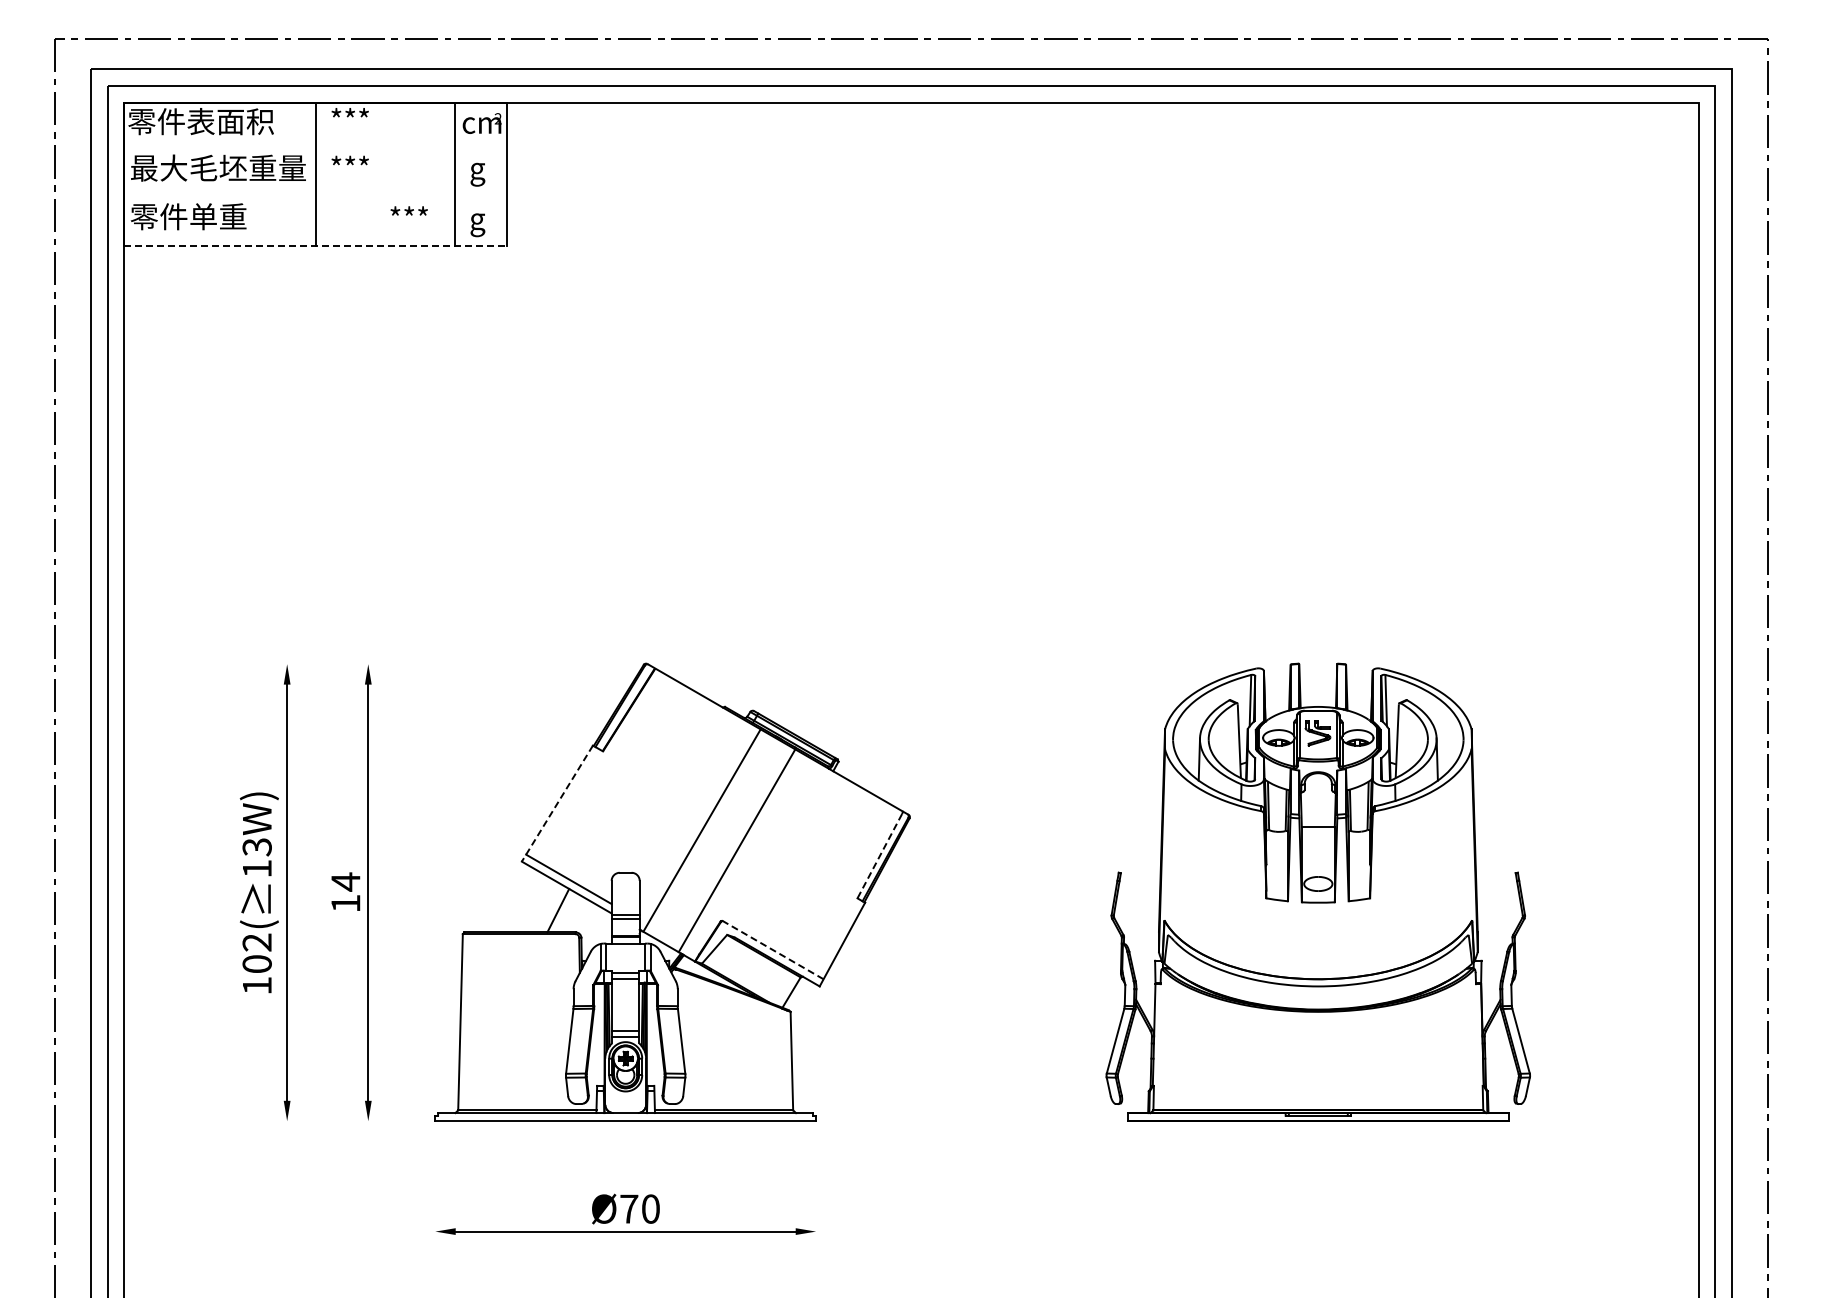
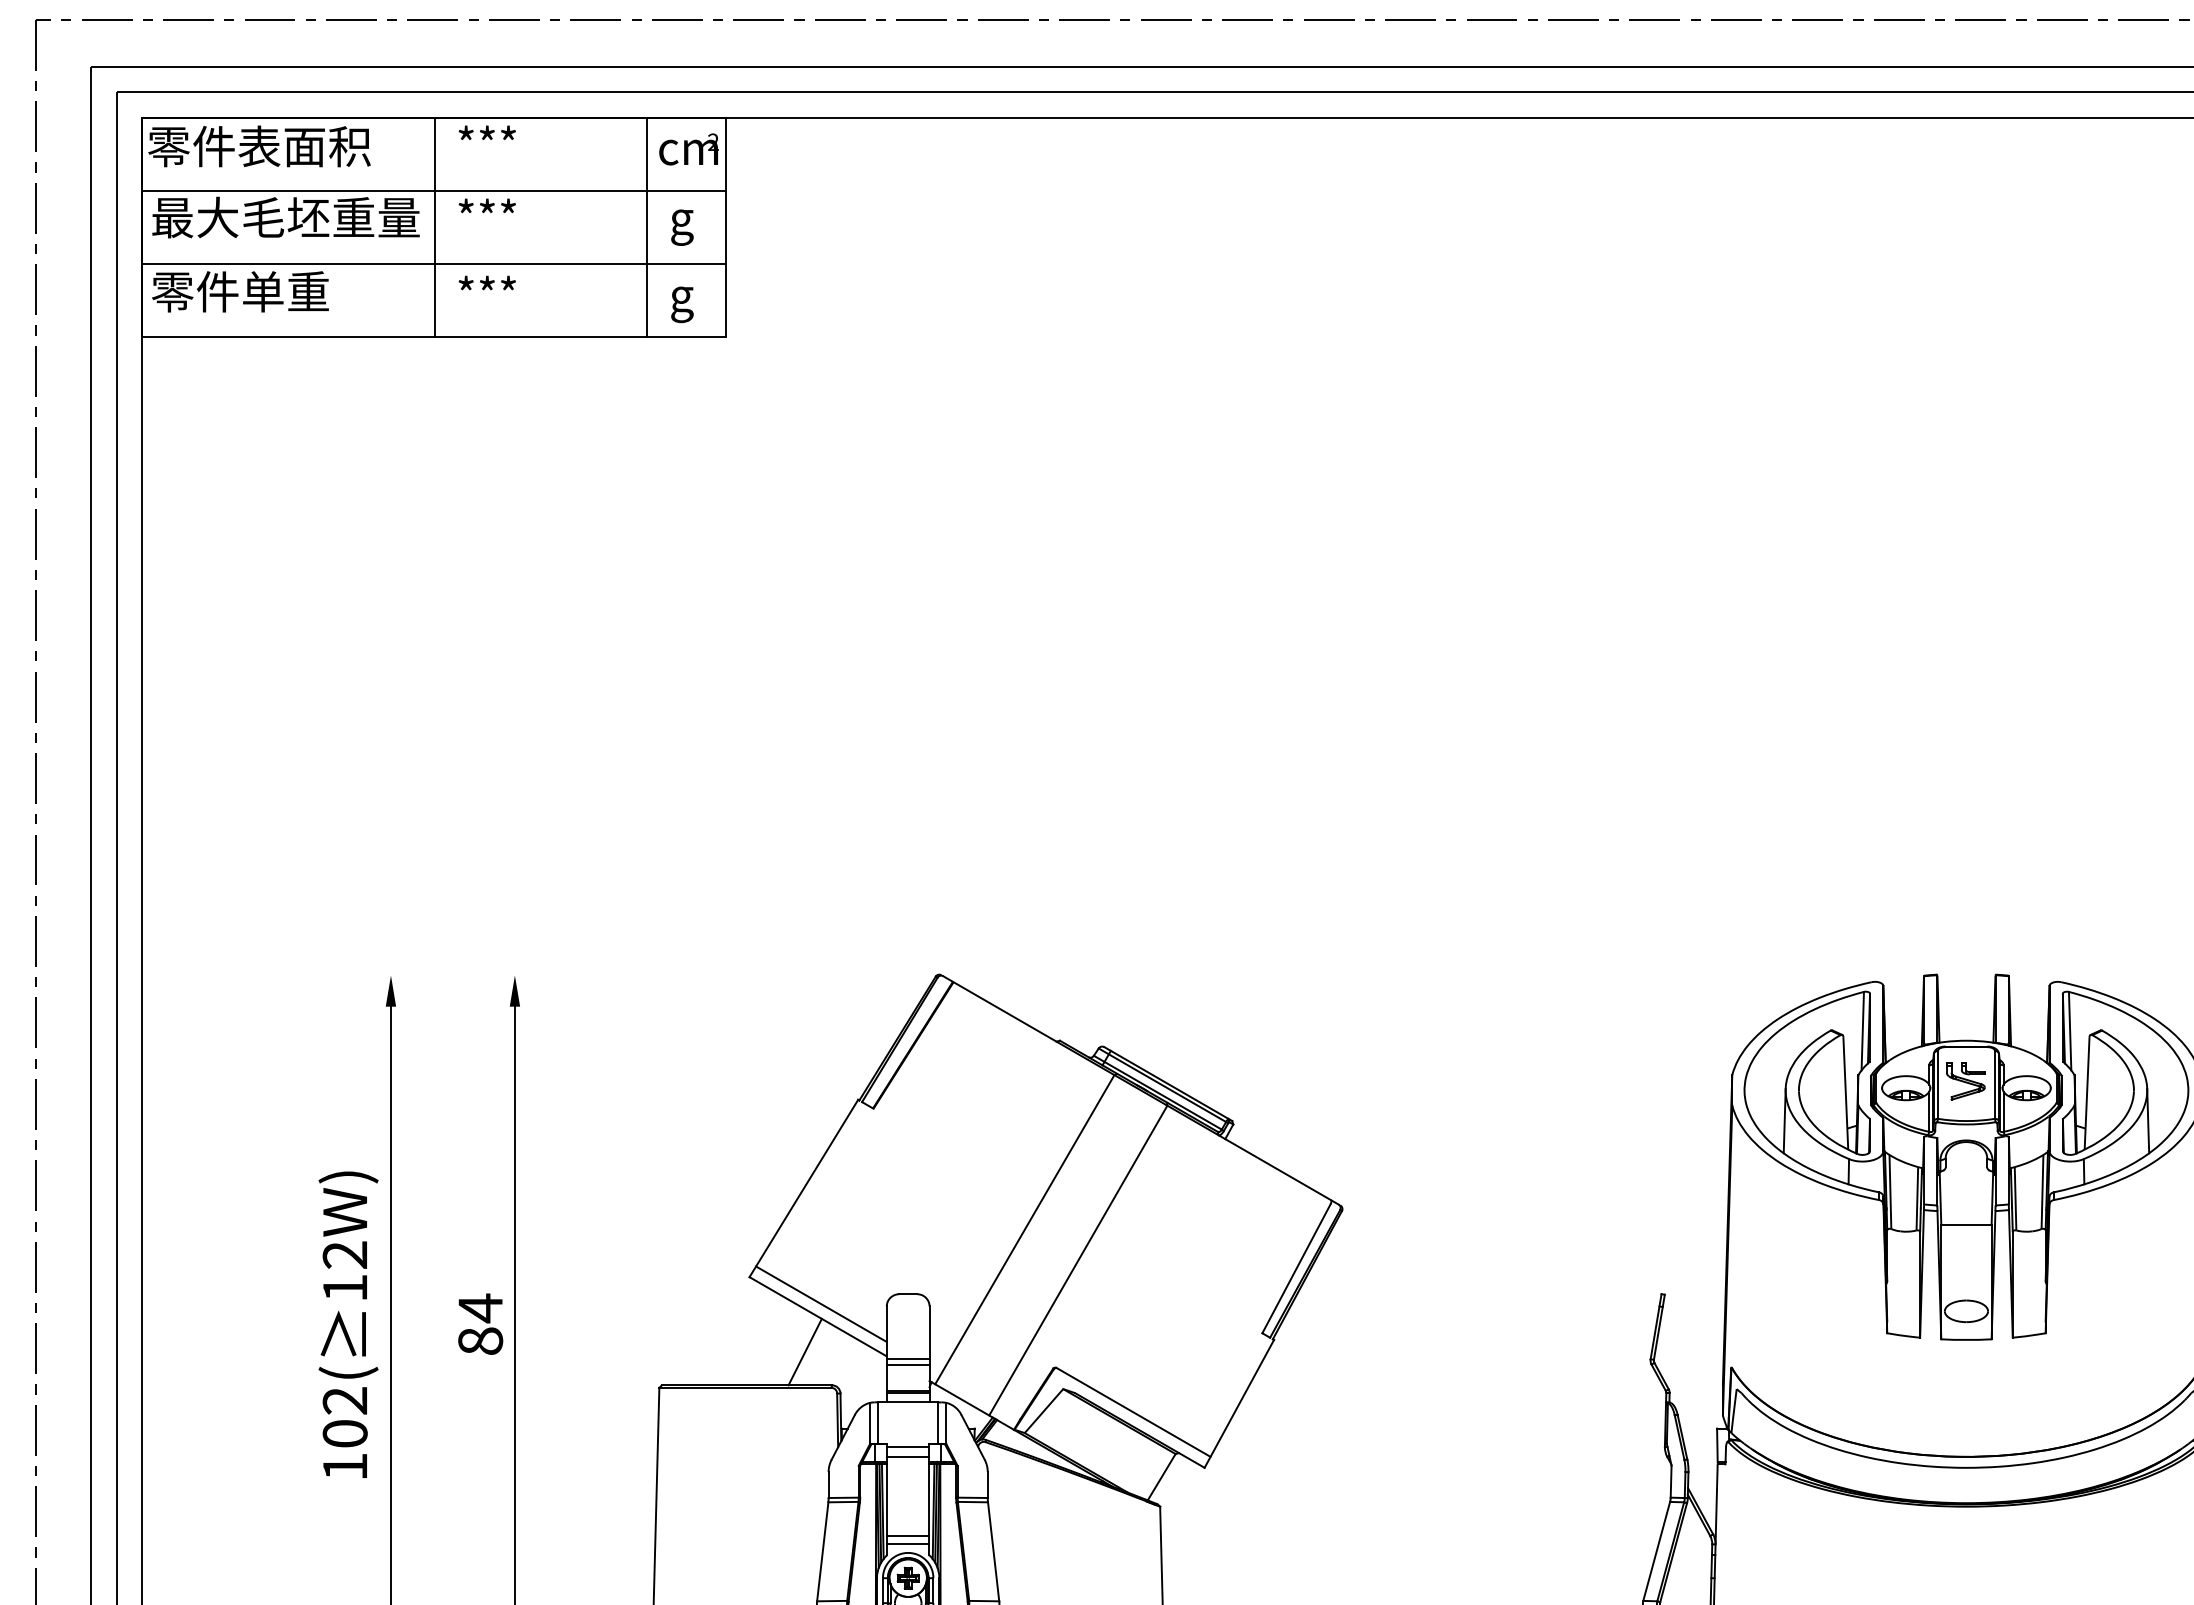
line: (315, 150) -> (434, 190), added
line: (315, 198) -> (434, 263), added
text: (408, 210) -> (486, 282), moved
line: (315, 246) -> (434, 337), dashed -> solid
line: (557, 804) -> (803, 1189), dashed -> solid
text: (257, 847) -> (345, 1255), 13W) -> 12W)
line: (879, 856) -> (1295, 1269), dashed -> solid
text: (345, 903) -> (480, 1341), 14 -> 84
line: (772, 949) -> (1132, 1411), dashed -> solid

